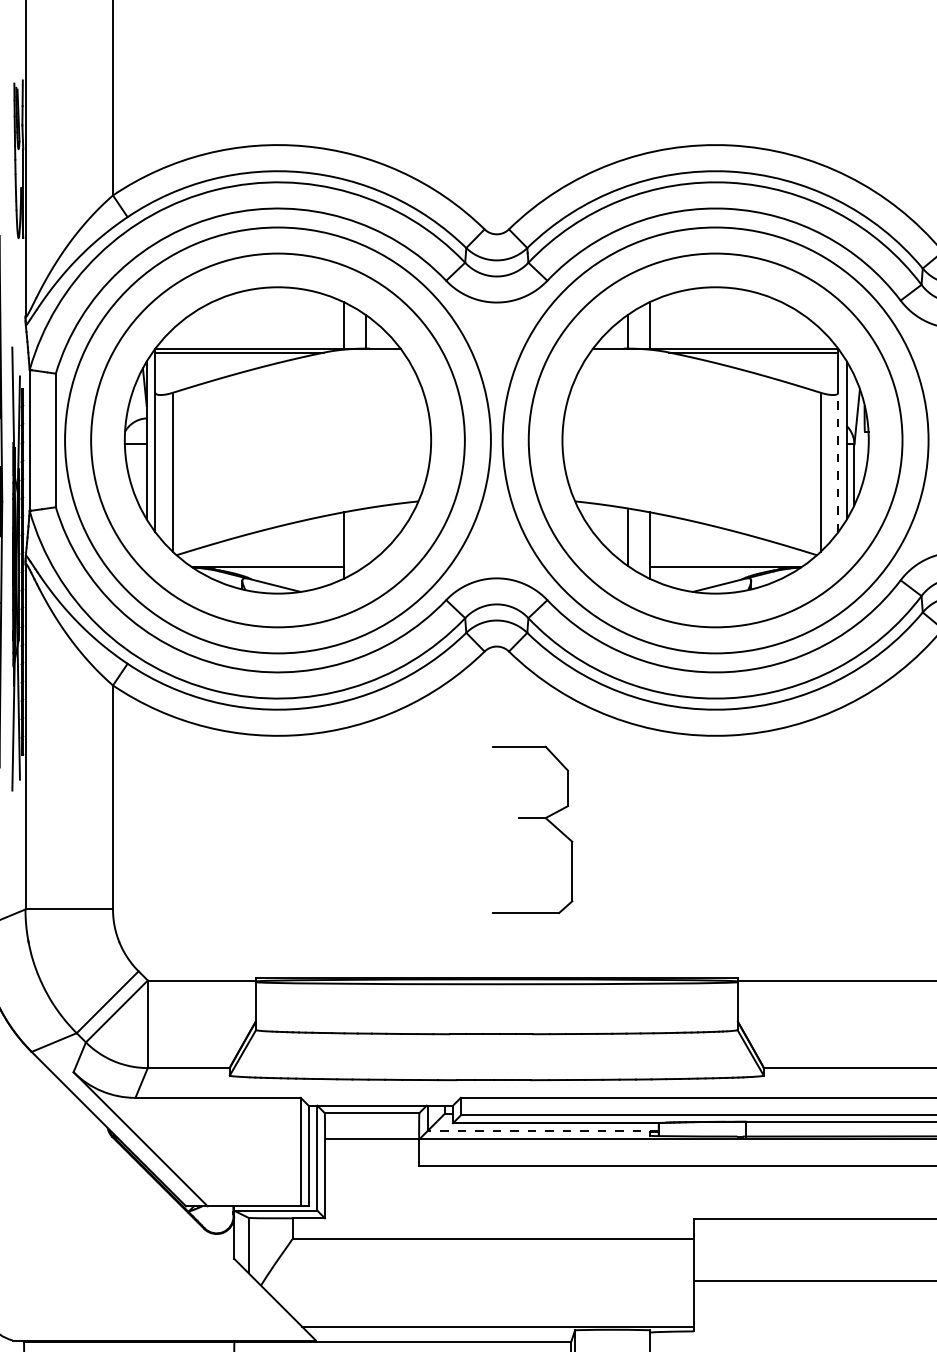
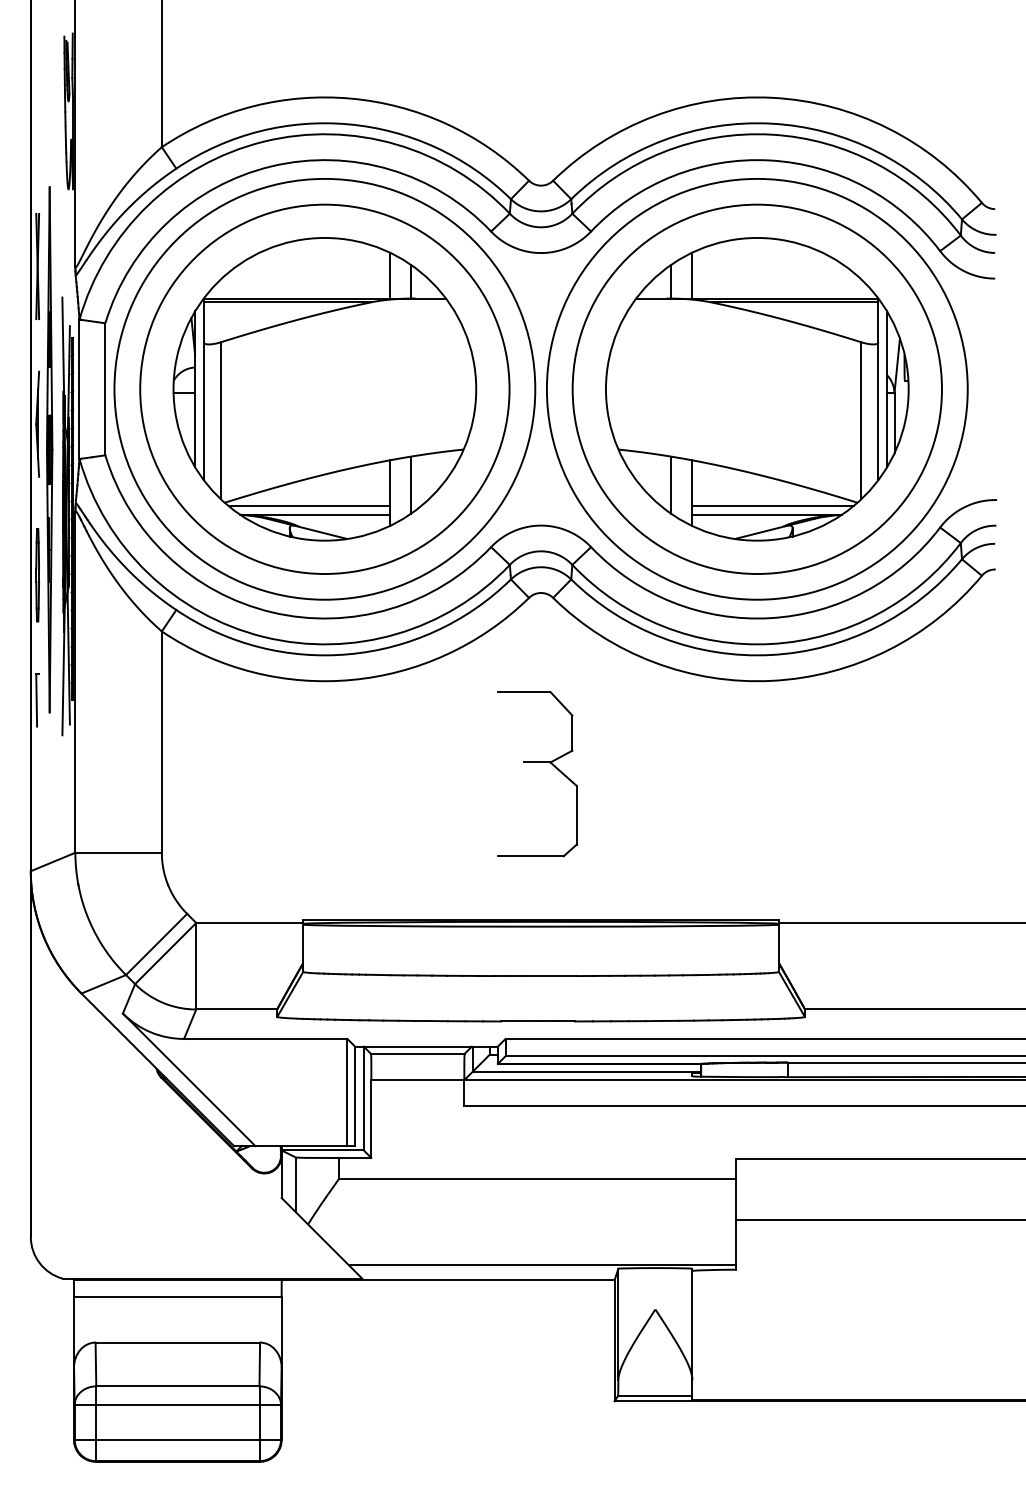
line: (838, 462) -> (878, 411), dashed -> solid
line: (365, 536) -> (411, 484), added
line: (261, 559) -> (308, 506), added
line: (730, 559) -> (772, 506), added
part: (532, 818) -> (537, 762), moved
line: (542, 1130) -> (586, 1071), dashed -> solid

